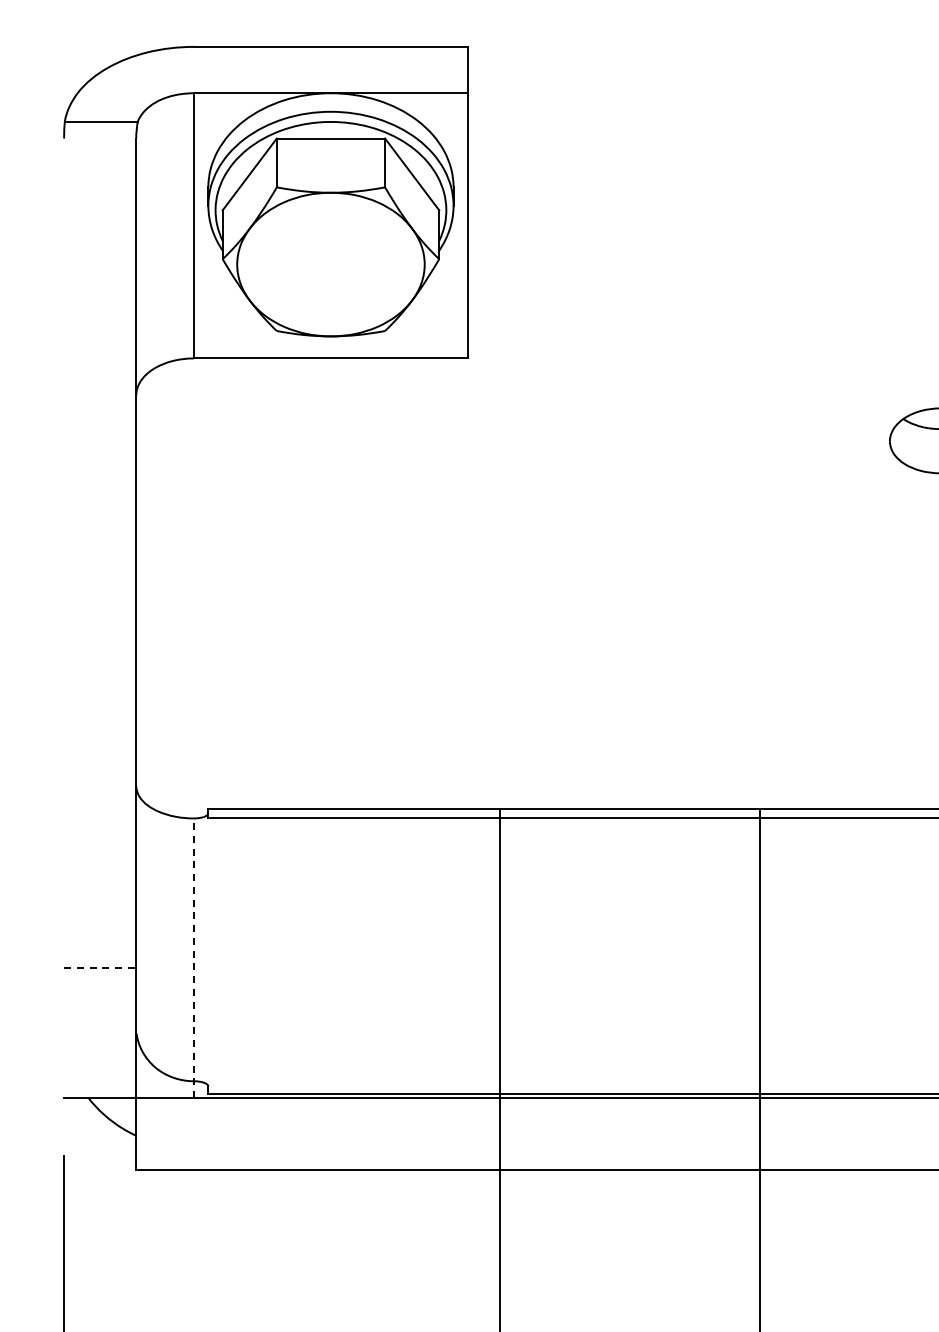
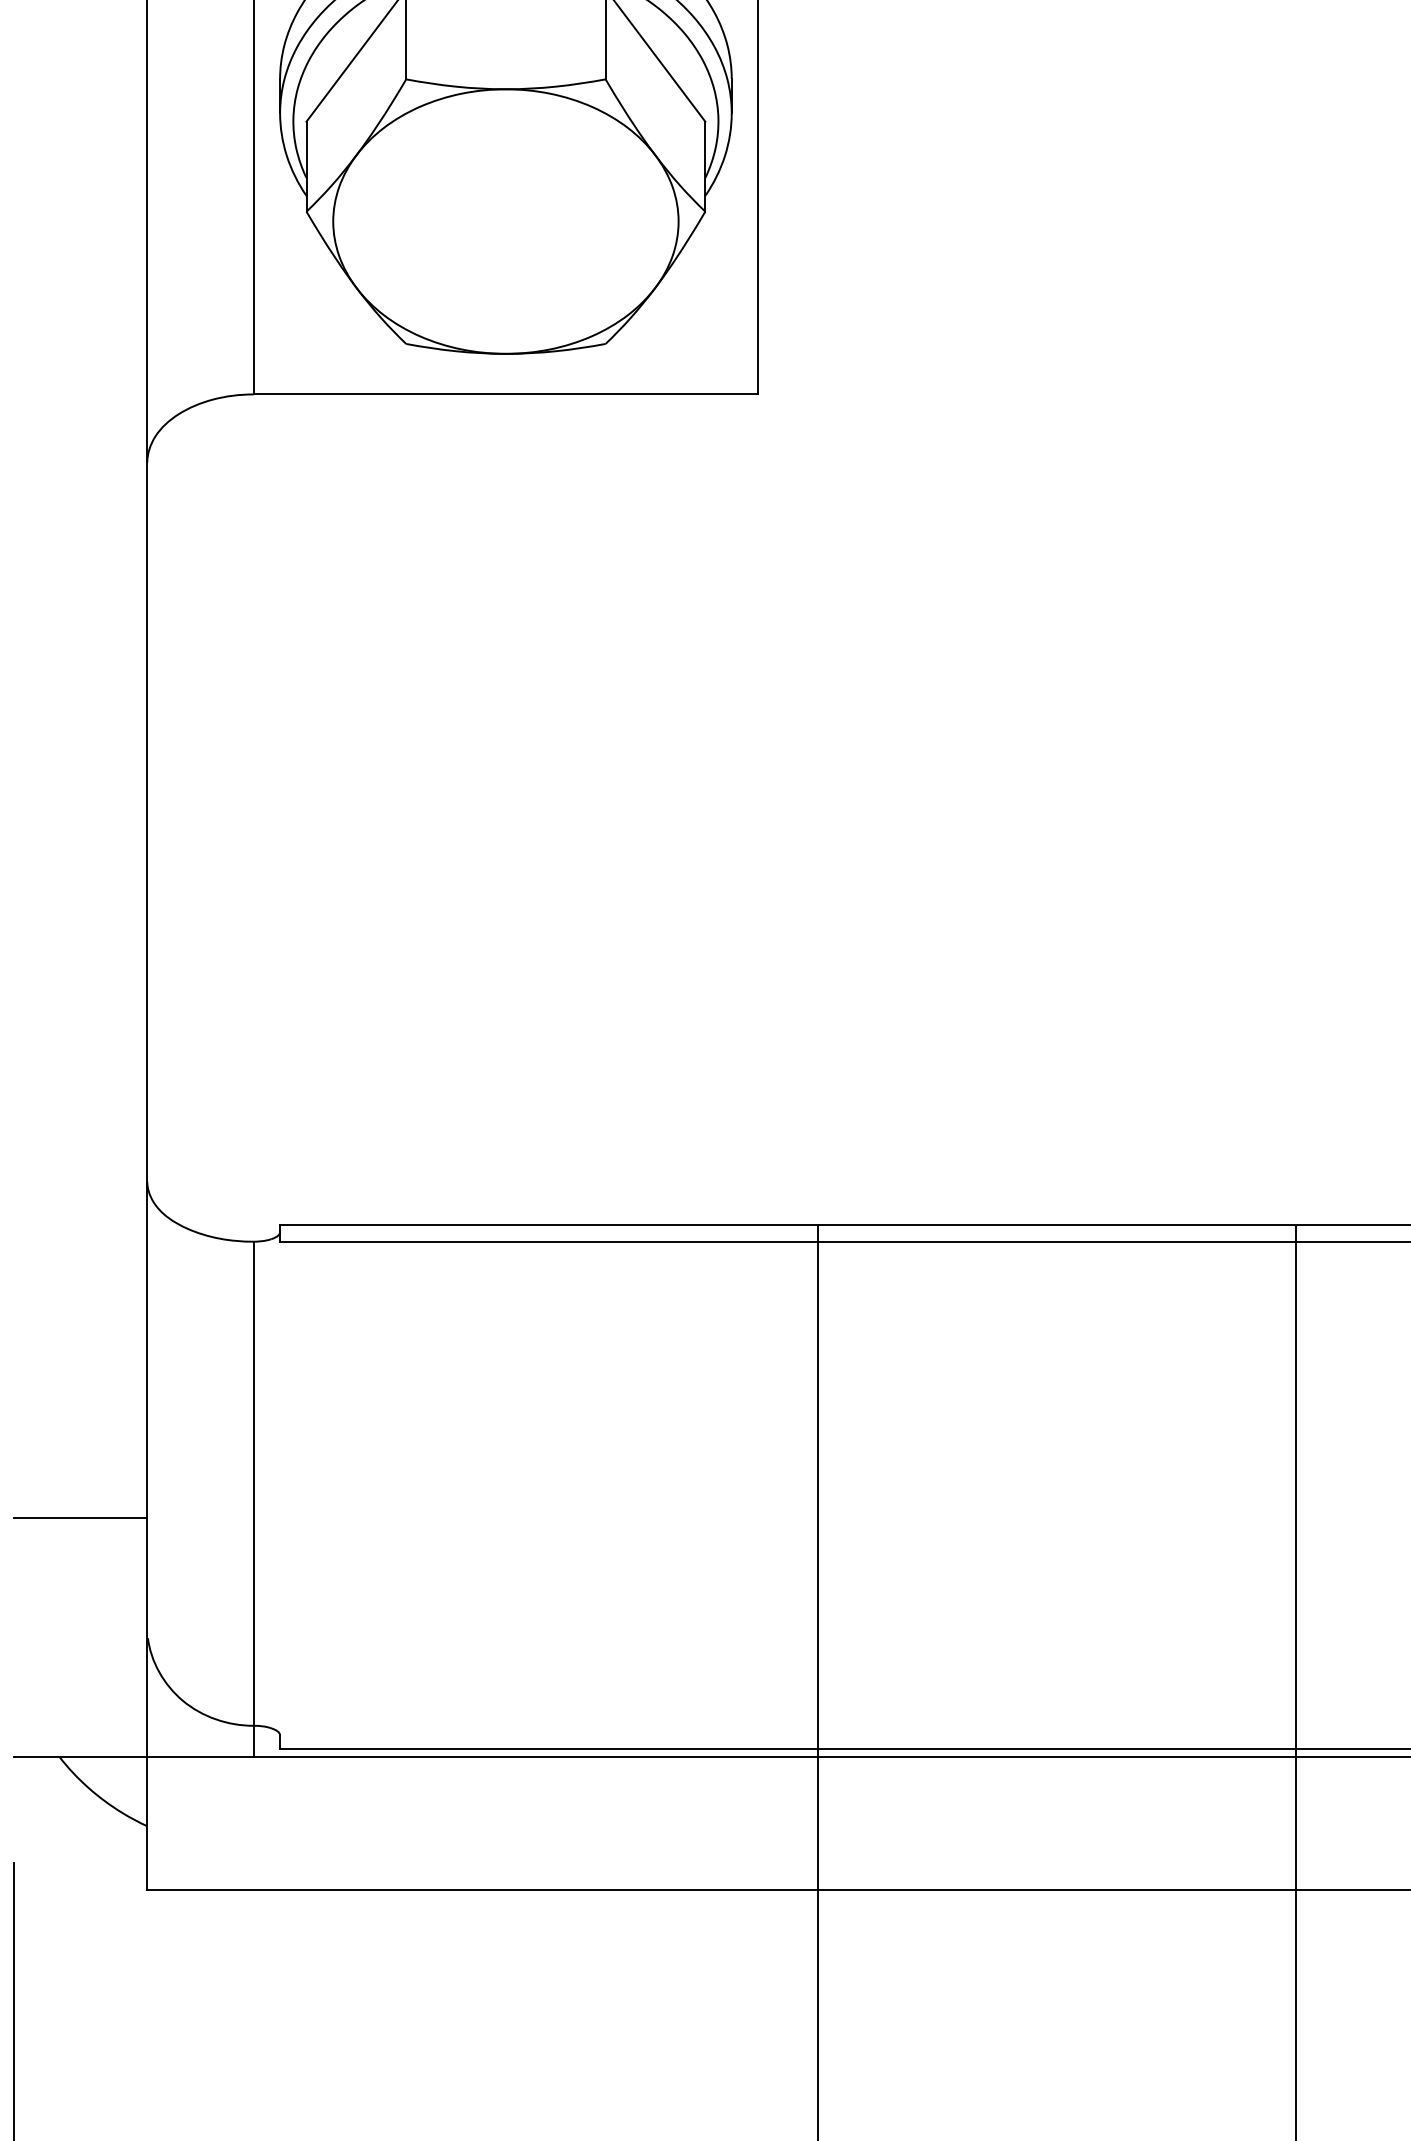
line: (193, 958) -> (252, 1499), dashed -> solid
line: (100, 968) -> (81, 1518), dashed -> solid

